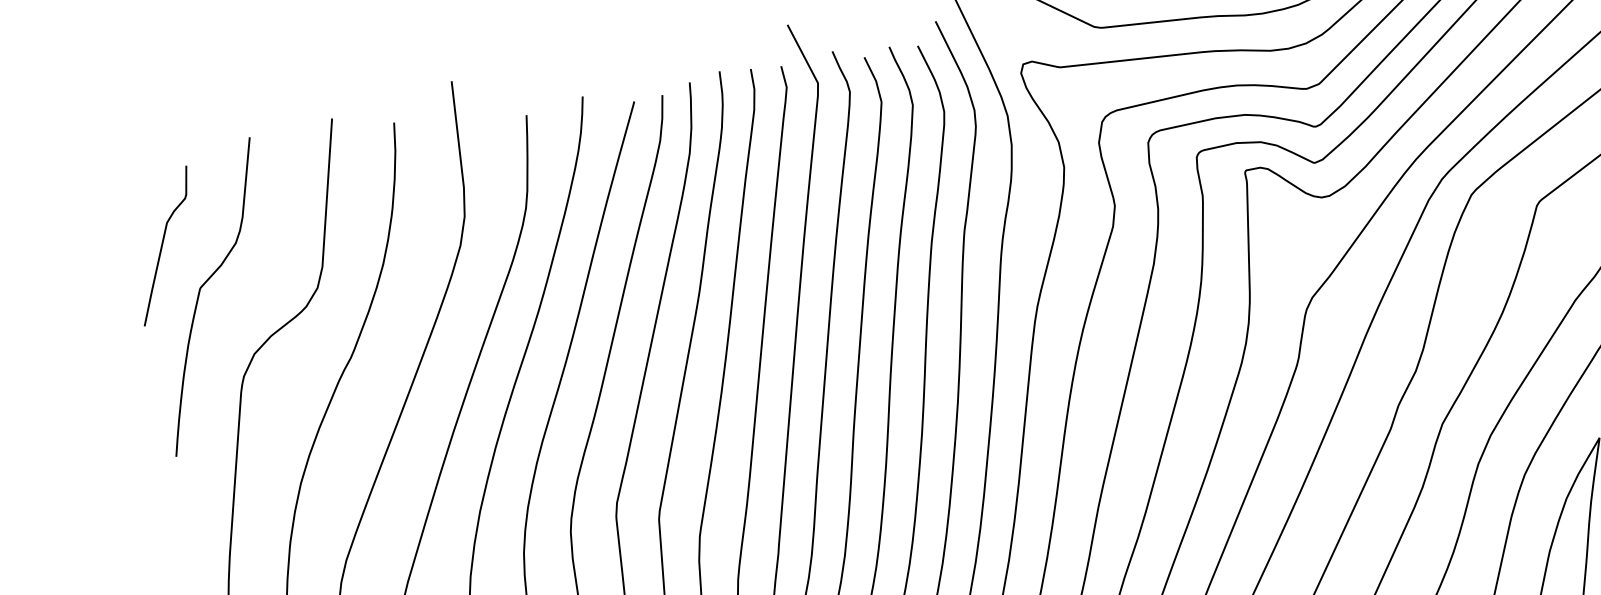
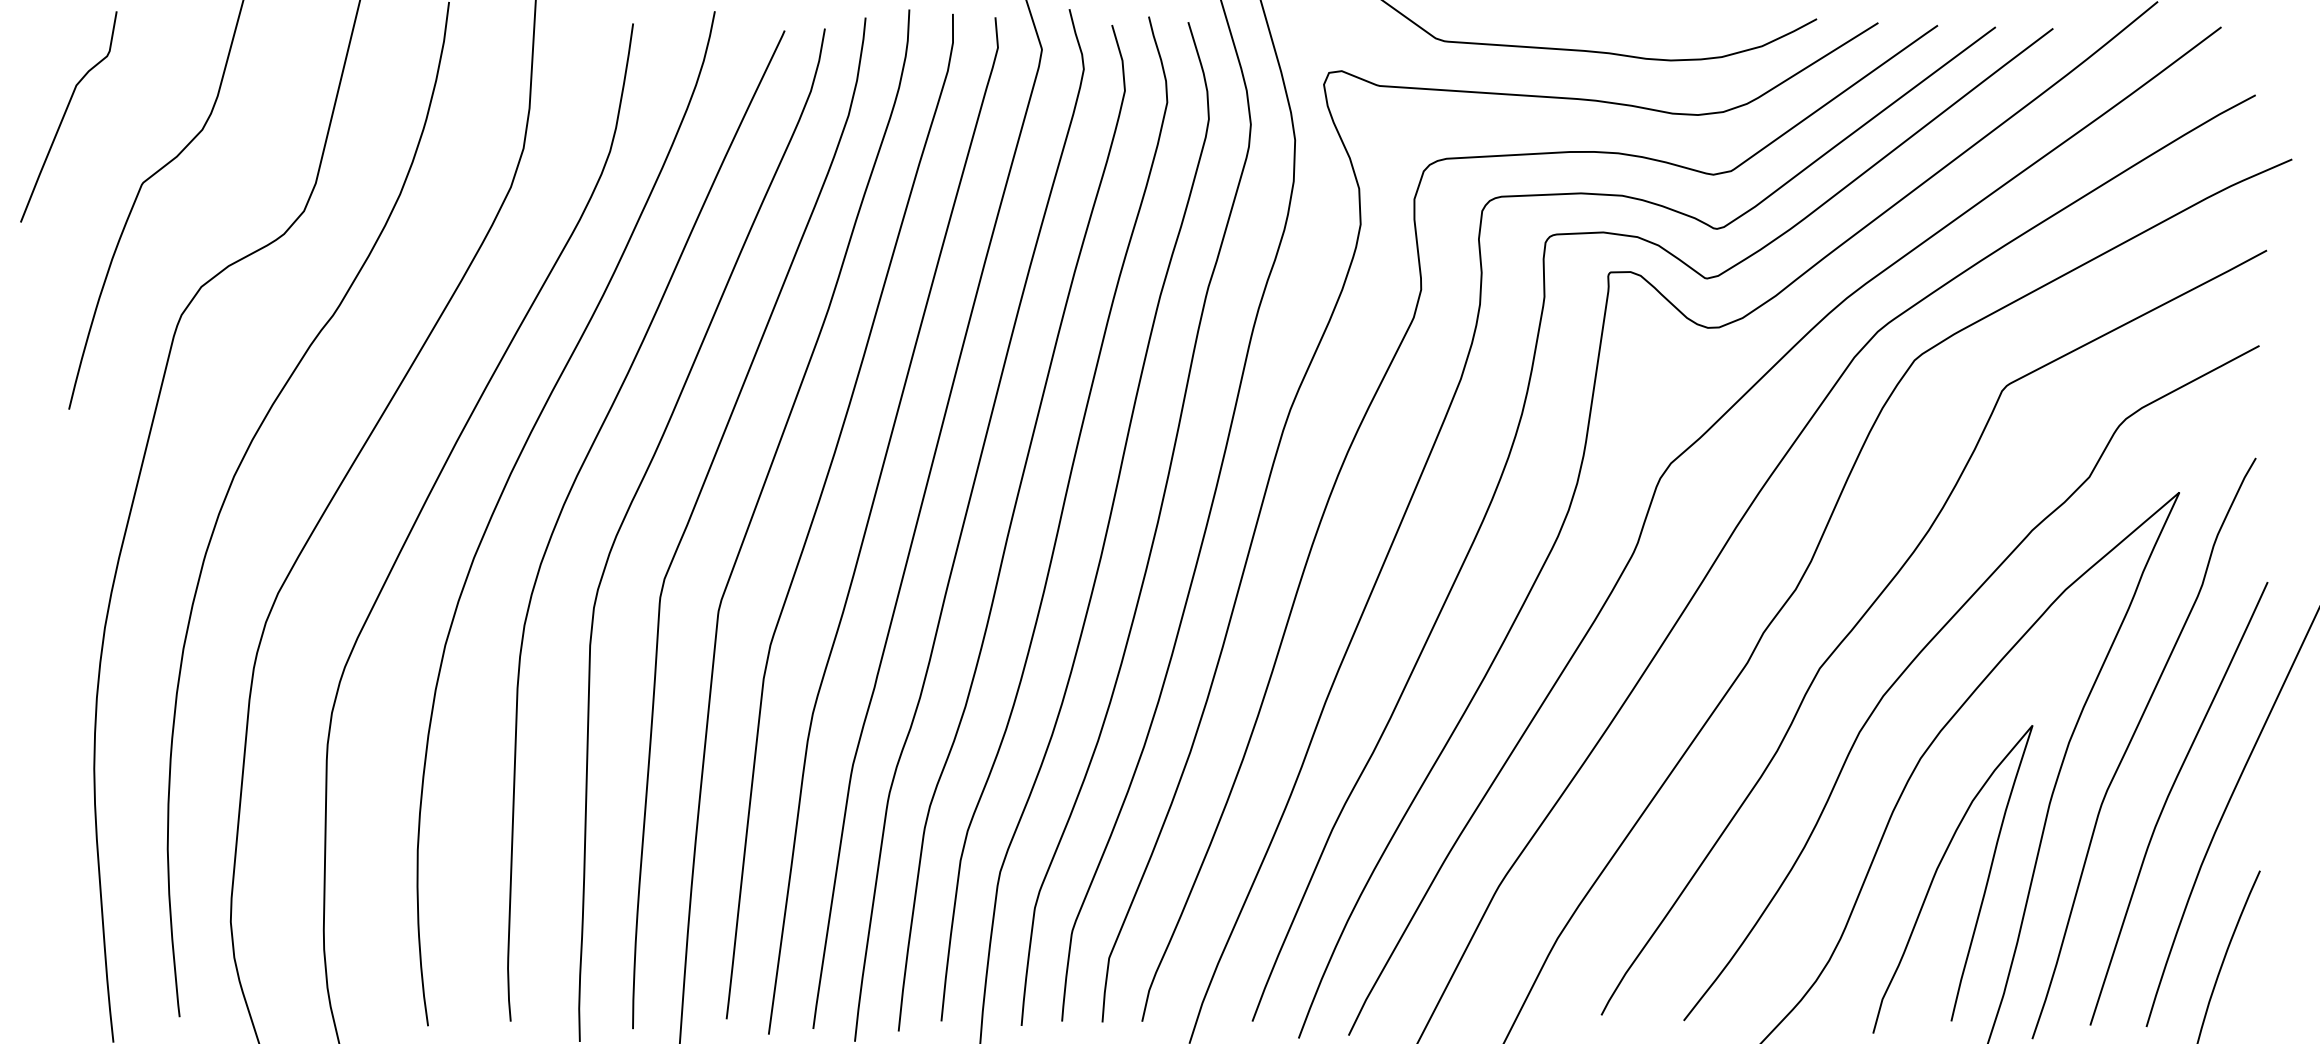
curve: (163, 245) -> (65, 115), moved

